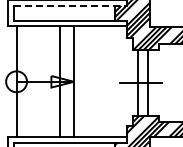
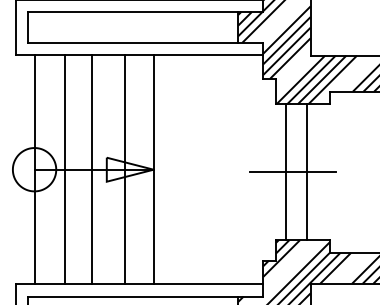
line: (70, 5) -> (146, 11), dashed -> solid
line: (31, 81) -> (65, 169), added
line: (44, 81) -> (92, 169), added

